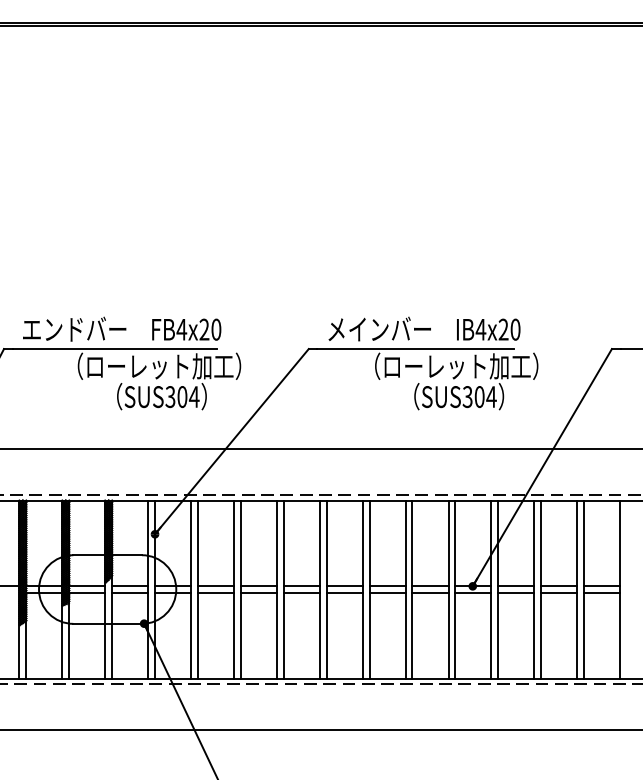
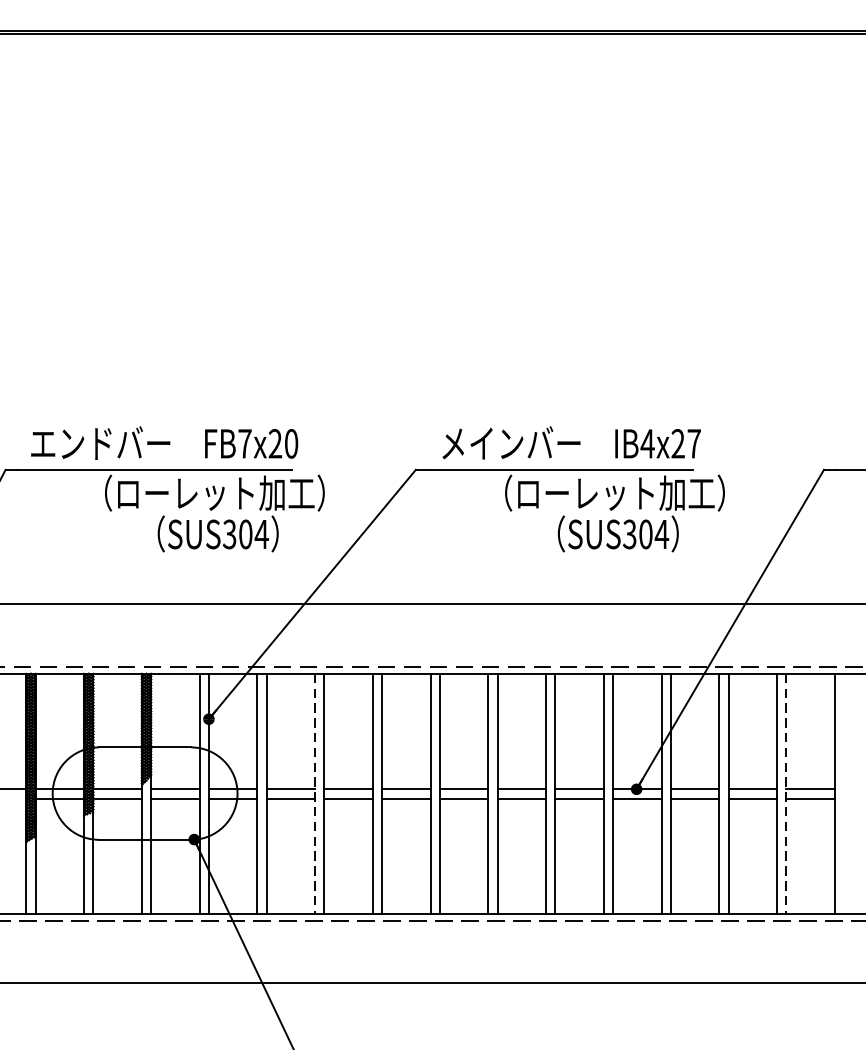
text: (181, 329) -> (244, 443), FB4x20 -> FB7x20
text: (515, 329) -> (694, 443), IB4x20 -> IB4x27
line: (233, 590) -> (314, 794), solid -> dashed
line: (584, 590) -> (787, 794), solid -> dashed

